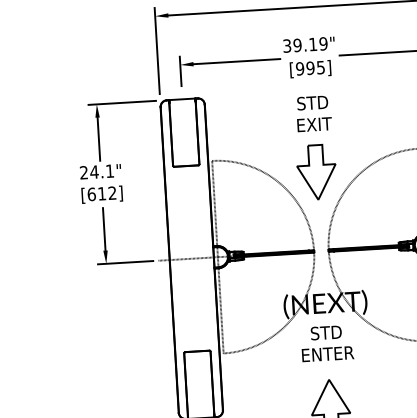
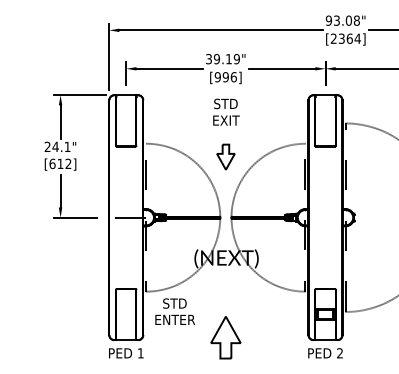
text: (320, 68) -> (233, 77), [995] -> [996]
part: (316, 171) -> (225, 156), size x0.6
text: (327, 343) -> (175, 311), moved

